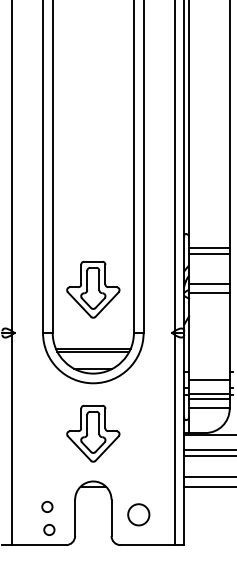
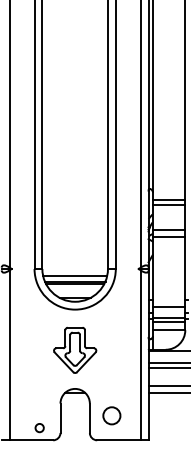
part: (93, 289) -> (75, 233), removed
line: (92, 341) -> (74, 275), added
circle: (47, 506) -> (38, 409), removed

